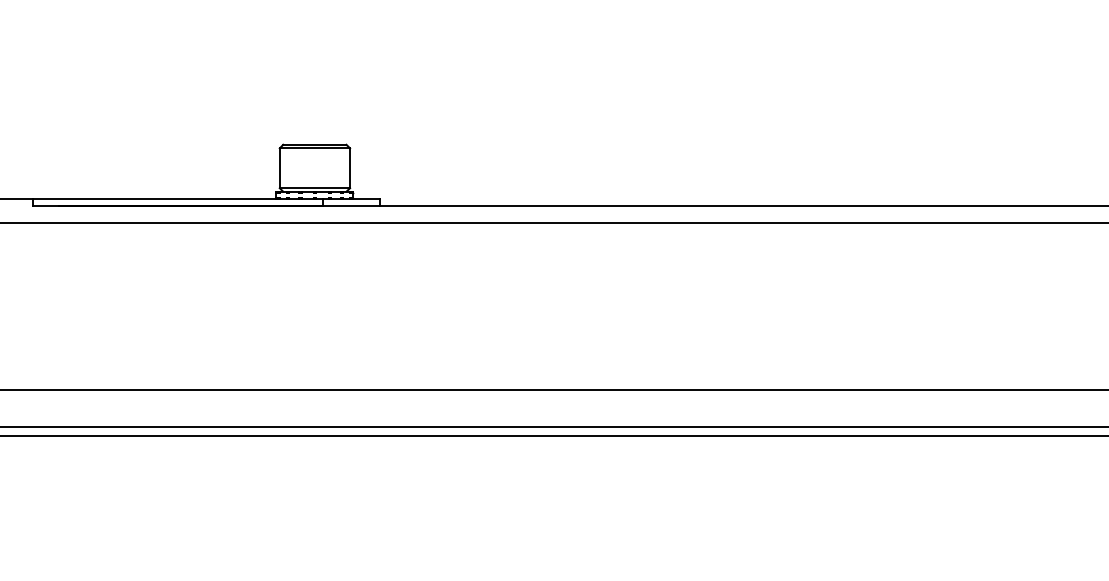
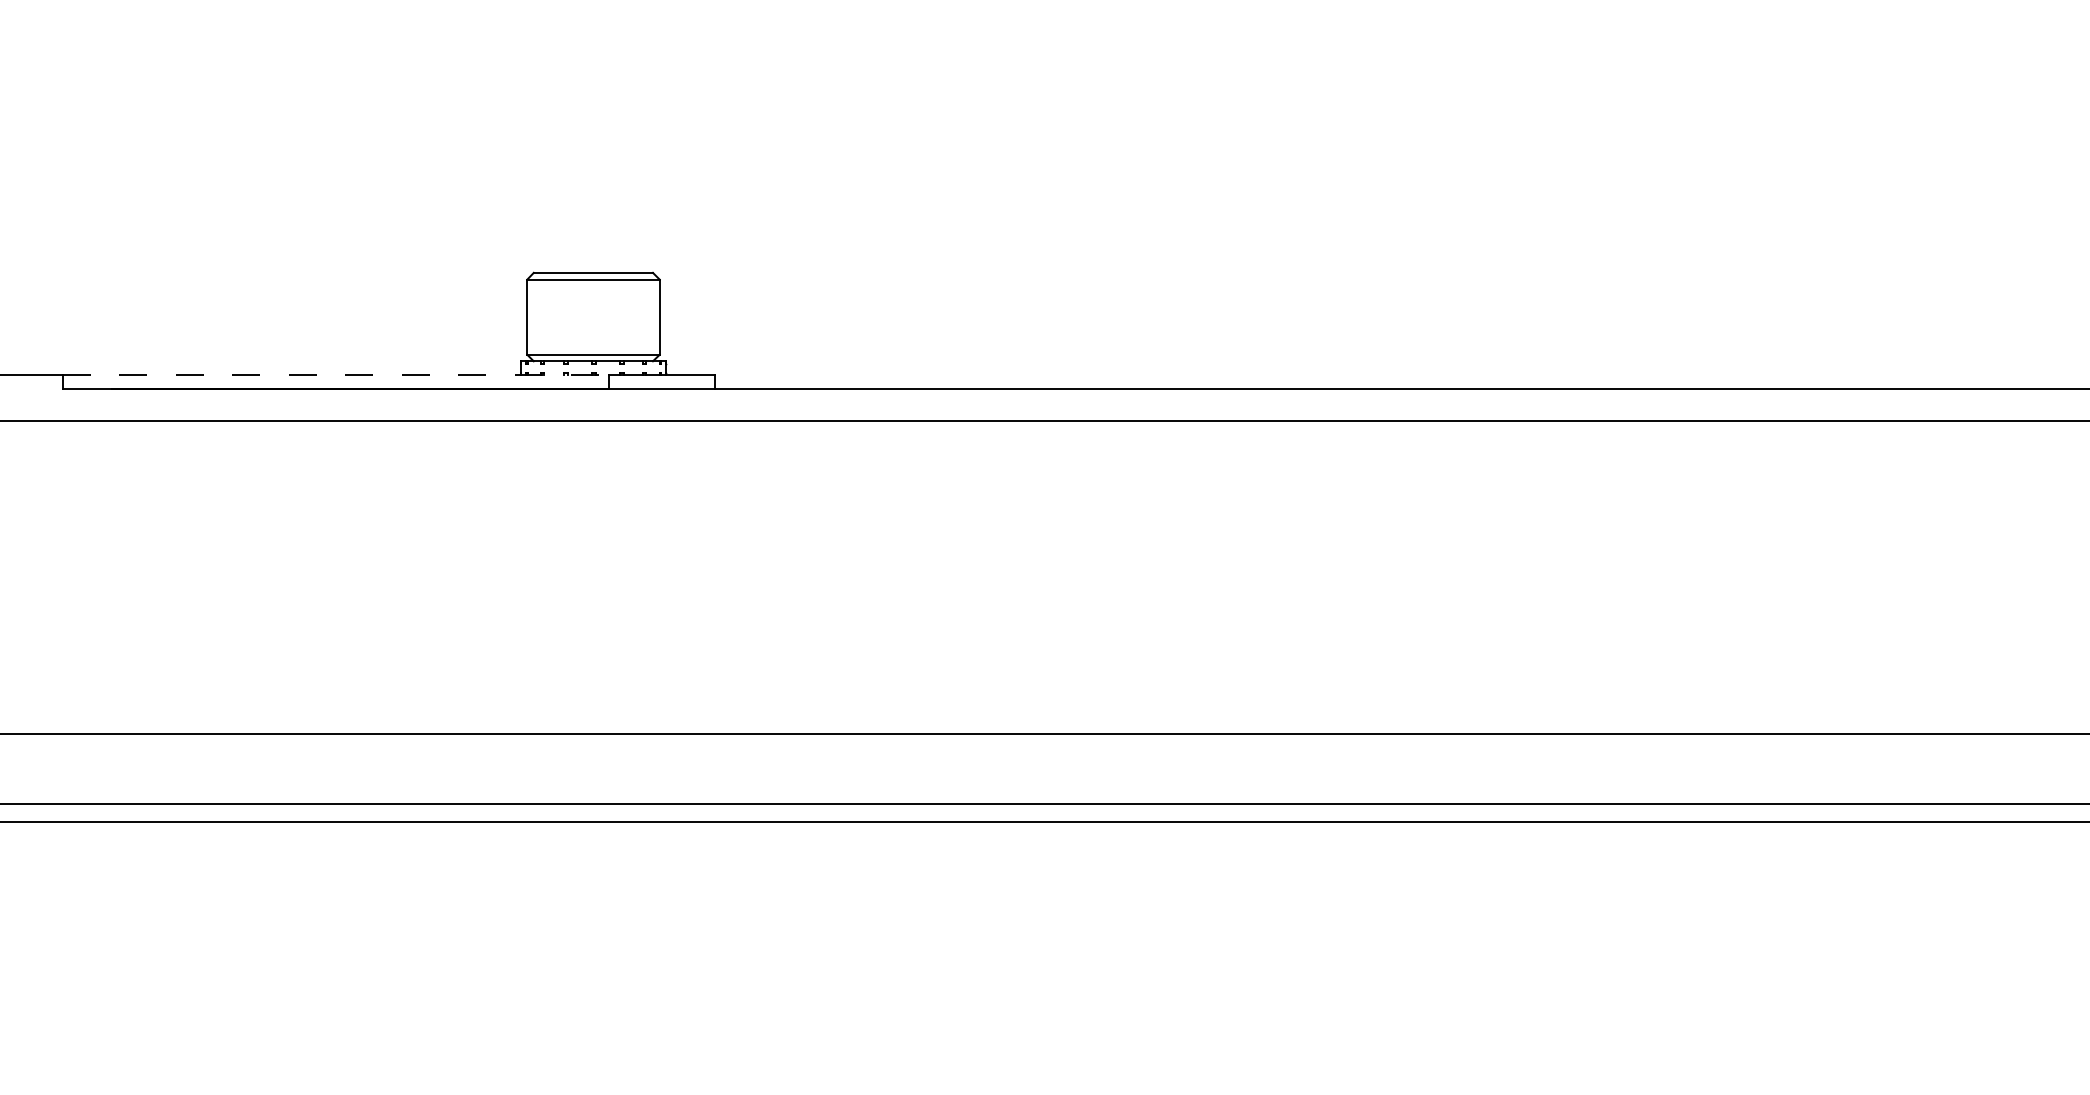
line: (178, 199) -> (336, 376), solid -> dashed

